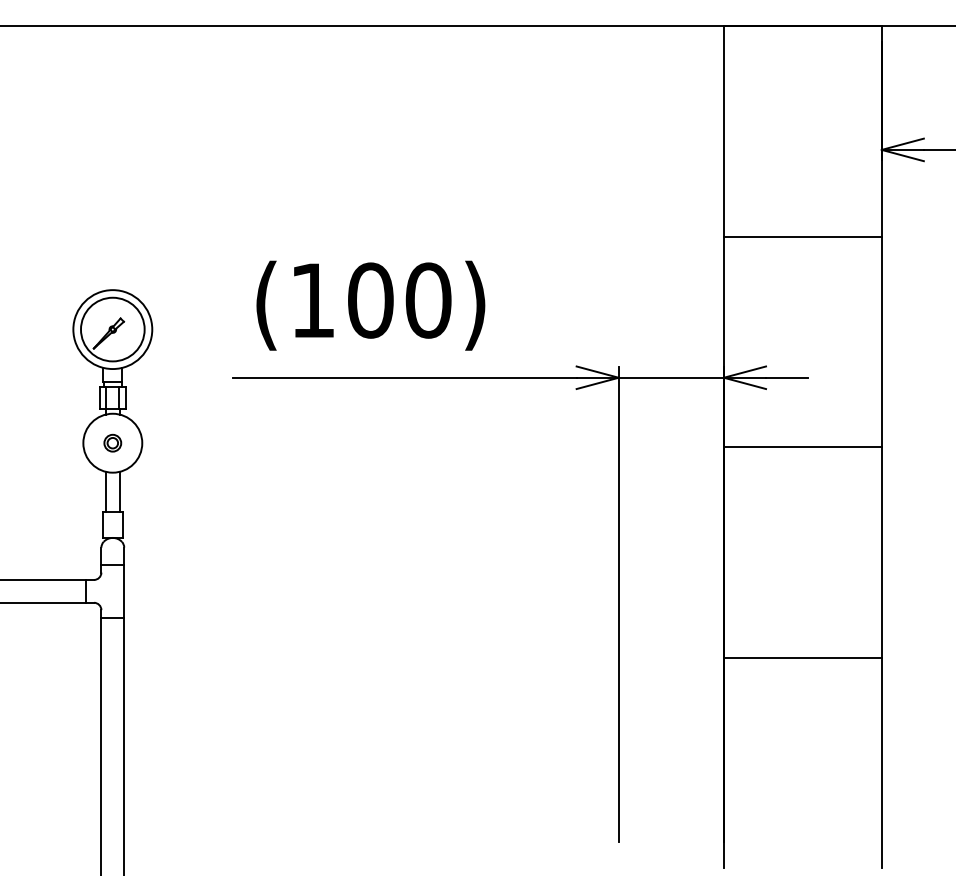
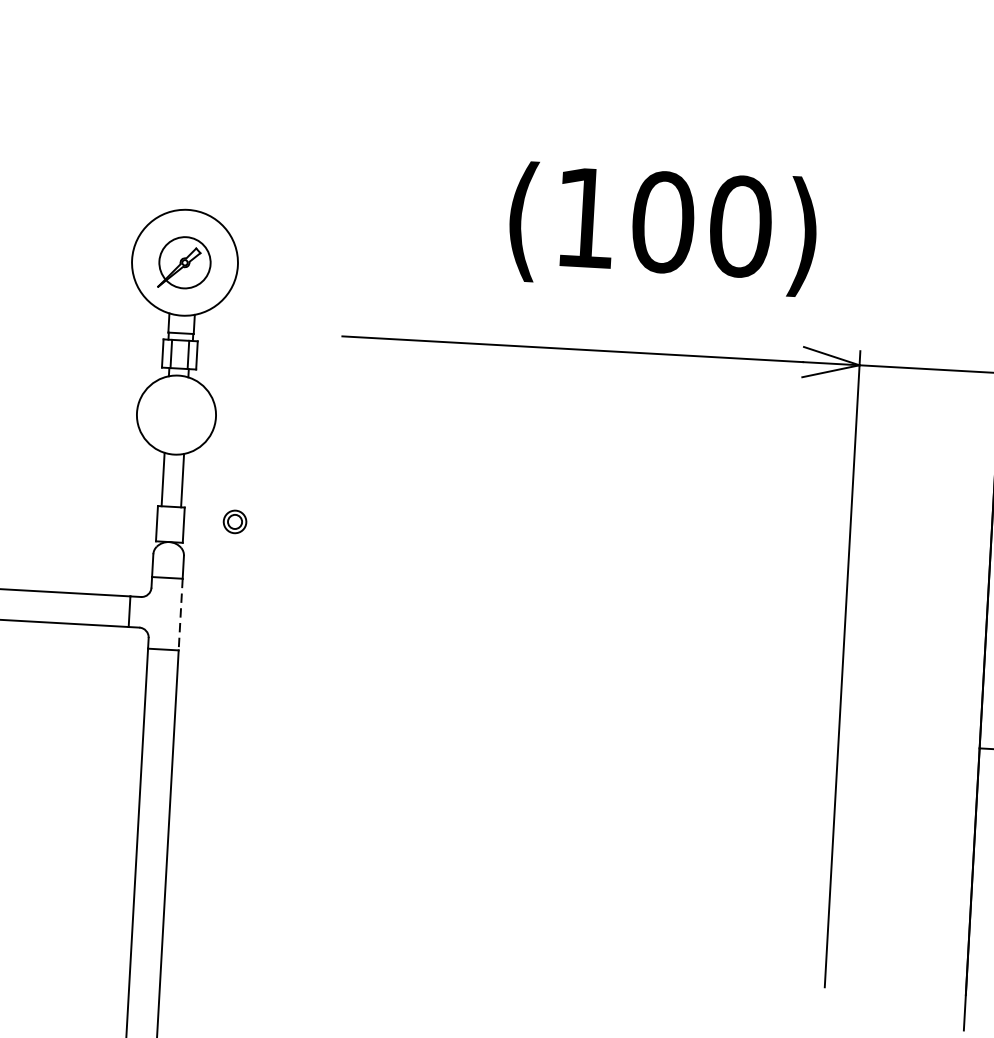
text: (370, 305) -> (662, 228), moved
circle: (112, 329) -> (184, 262), size x0.6
part: (112, 442) -> (234, 520), moved
line: (124, 591) -> (181, 614), solid -> dashed

